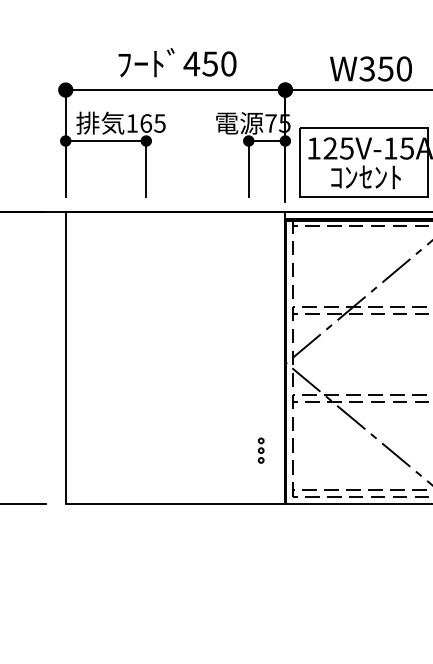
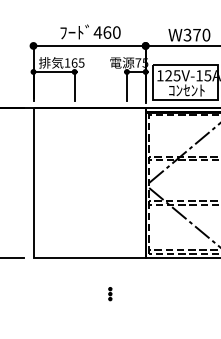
text: (210, 63) -> (107, 32), 450 -> 460
text: (384, 69) -> (196, 35), W350 -> W370
part: (261, 451) -> (110, 294), moved

